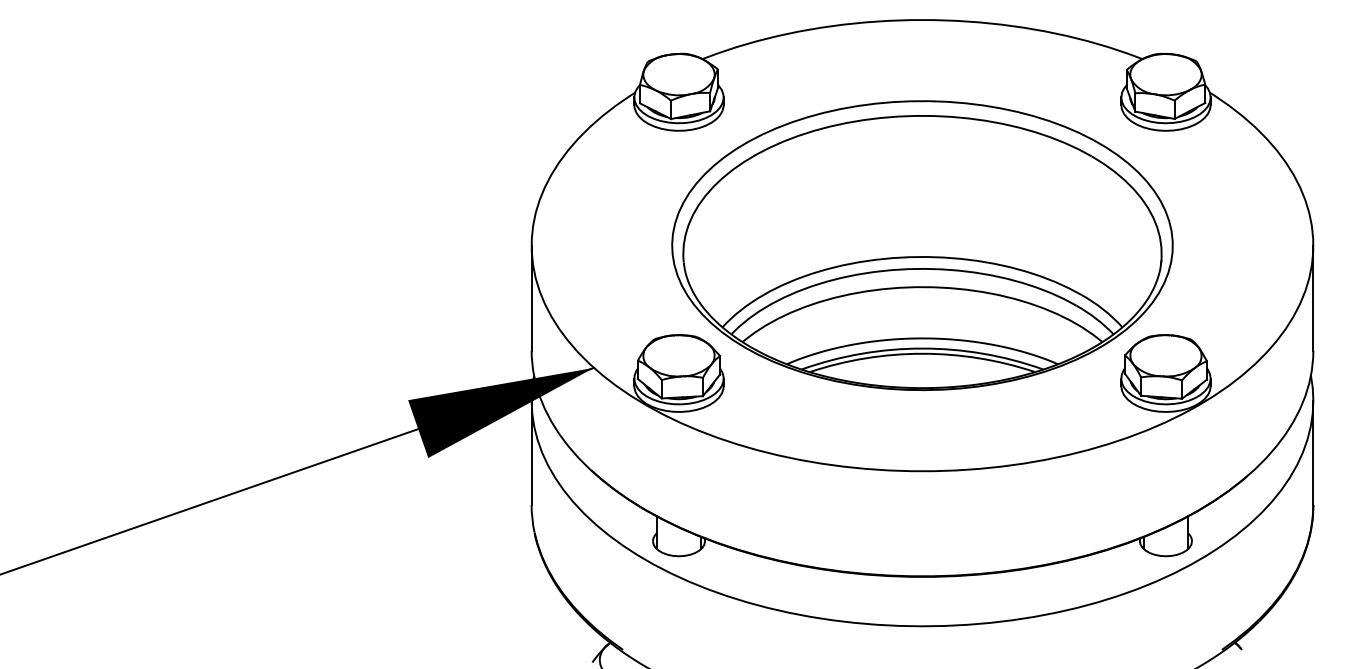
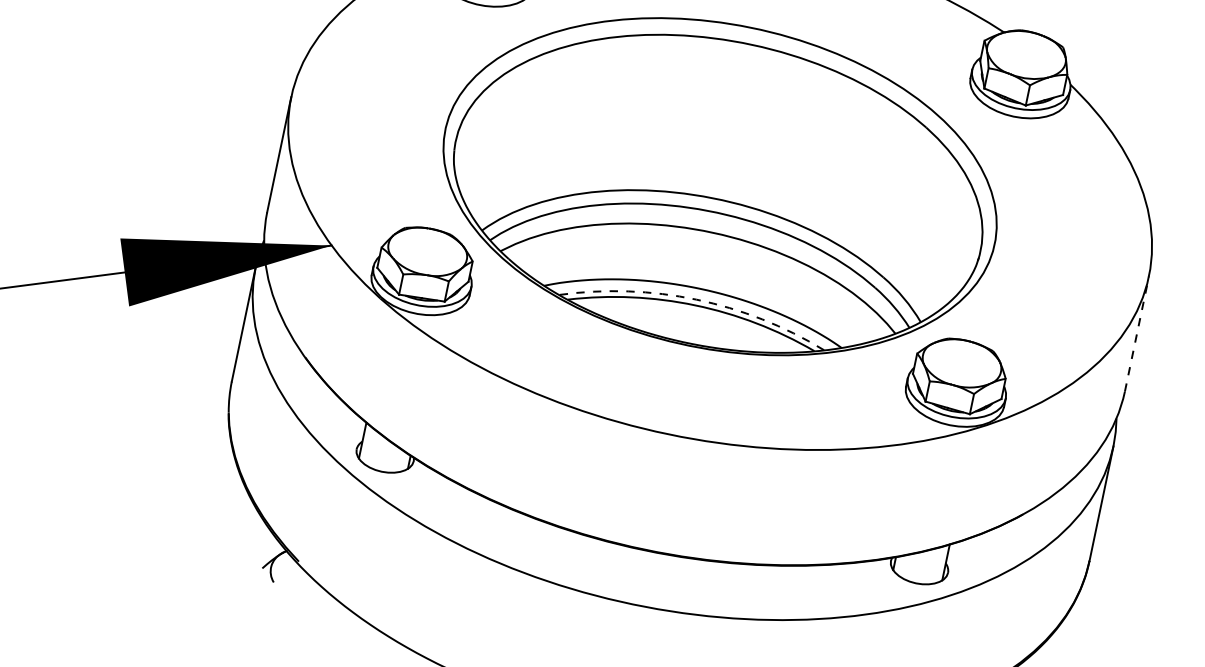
line: (1313, 298) -> (1137, 334), solid -> dashed
arc: (922, 348) -> (696, 299), solid -> dashed

